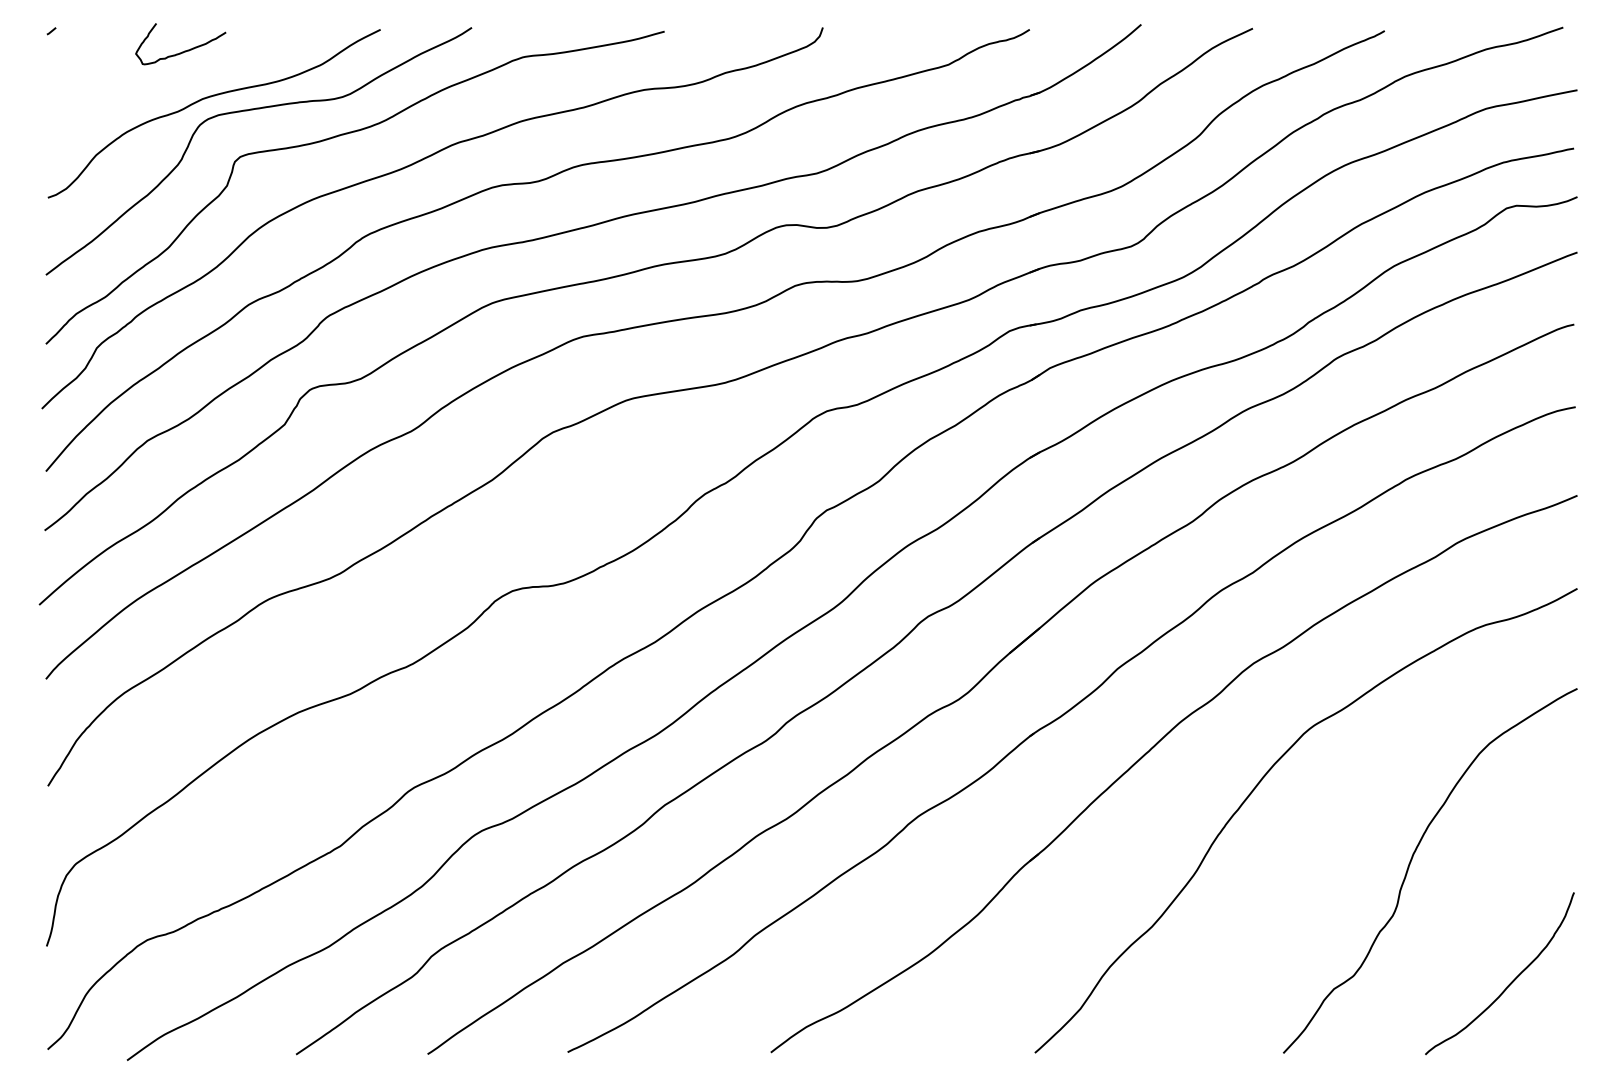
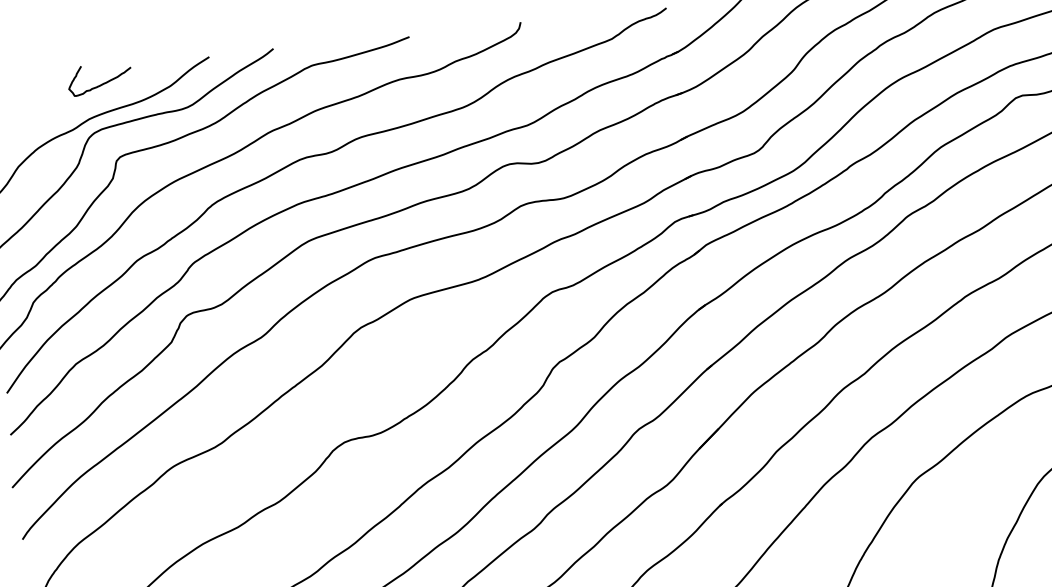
curve: (184, 50) -> (103, 83), moved

